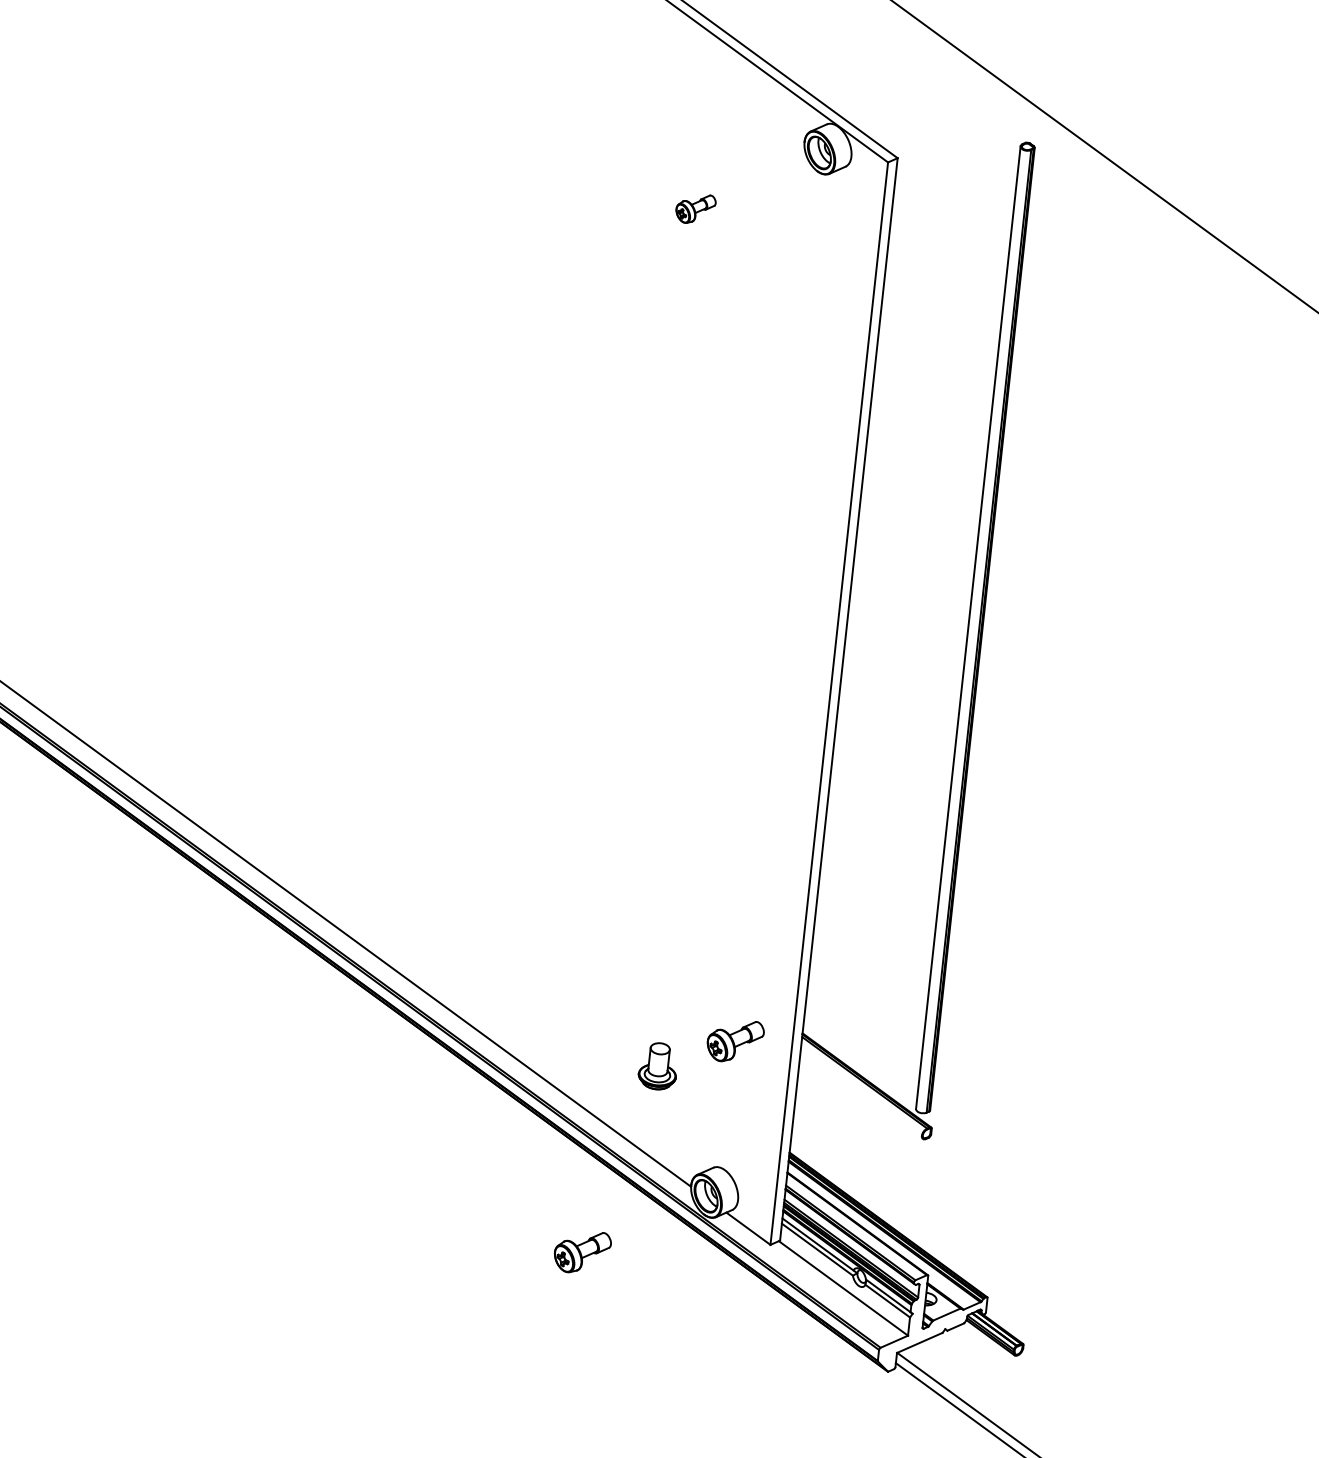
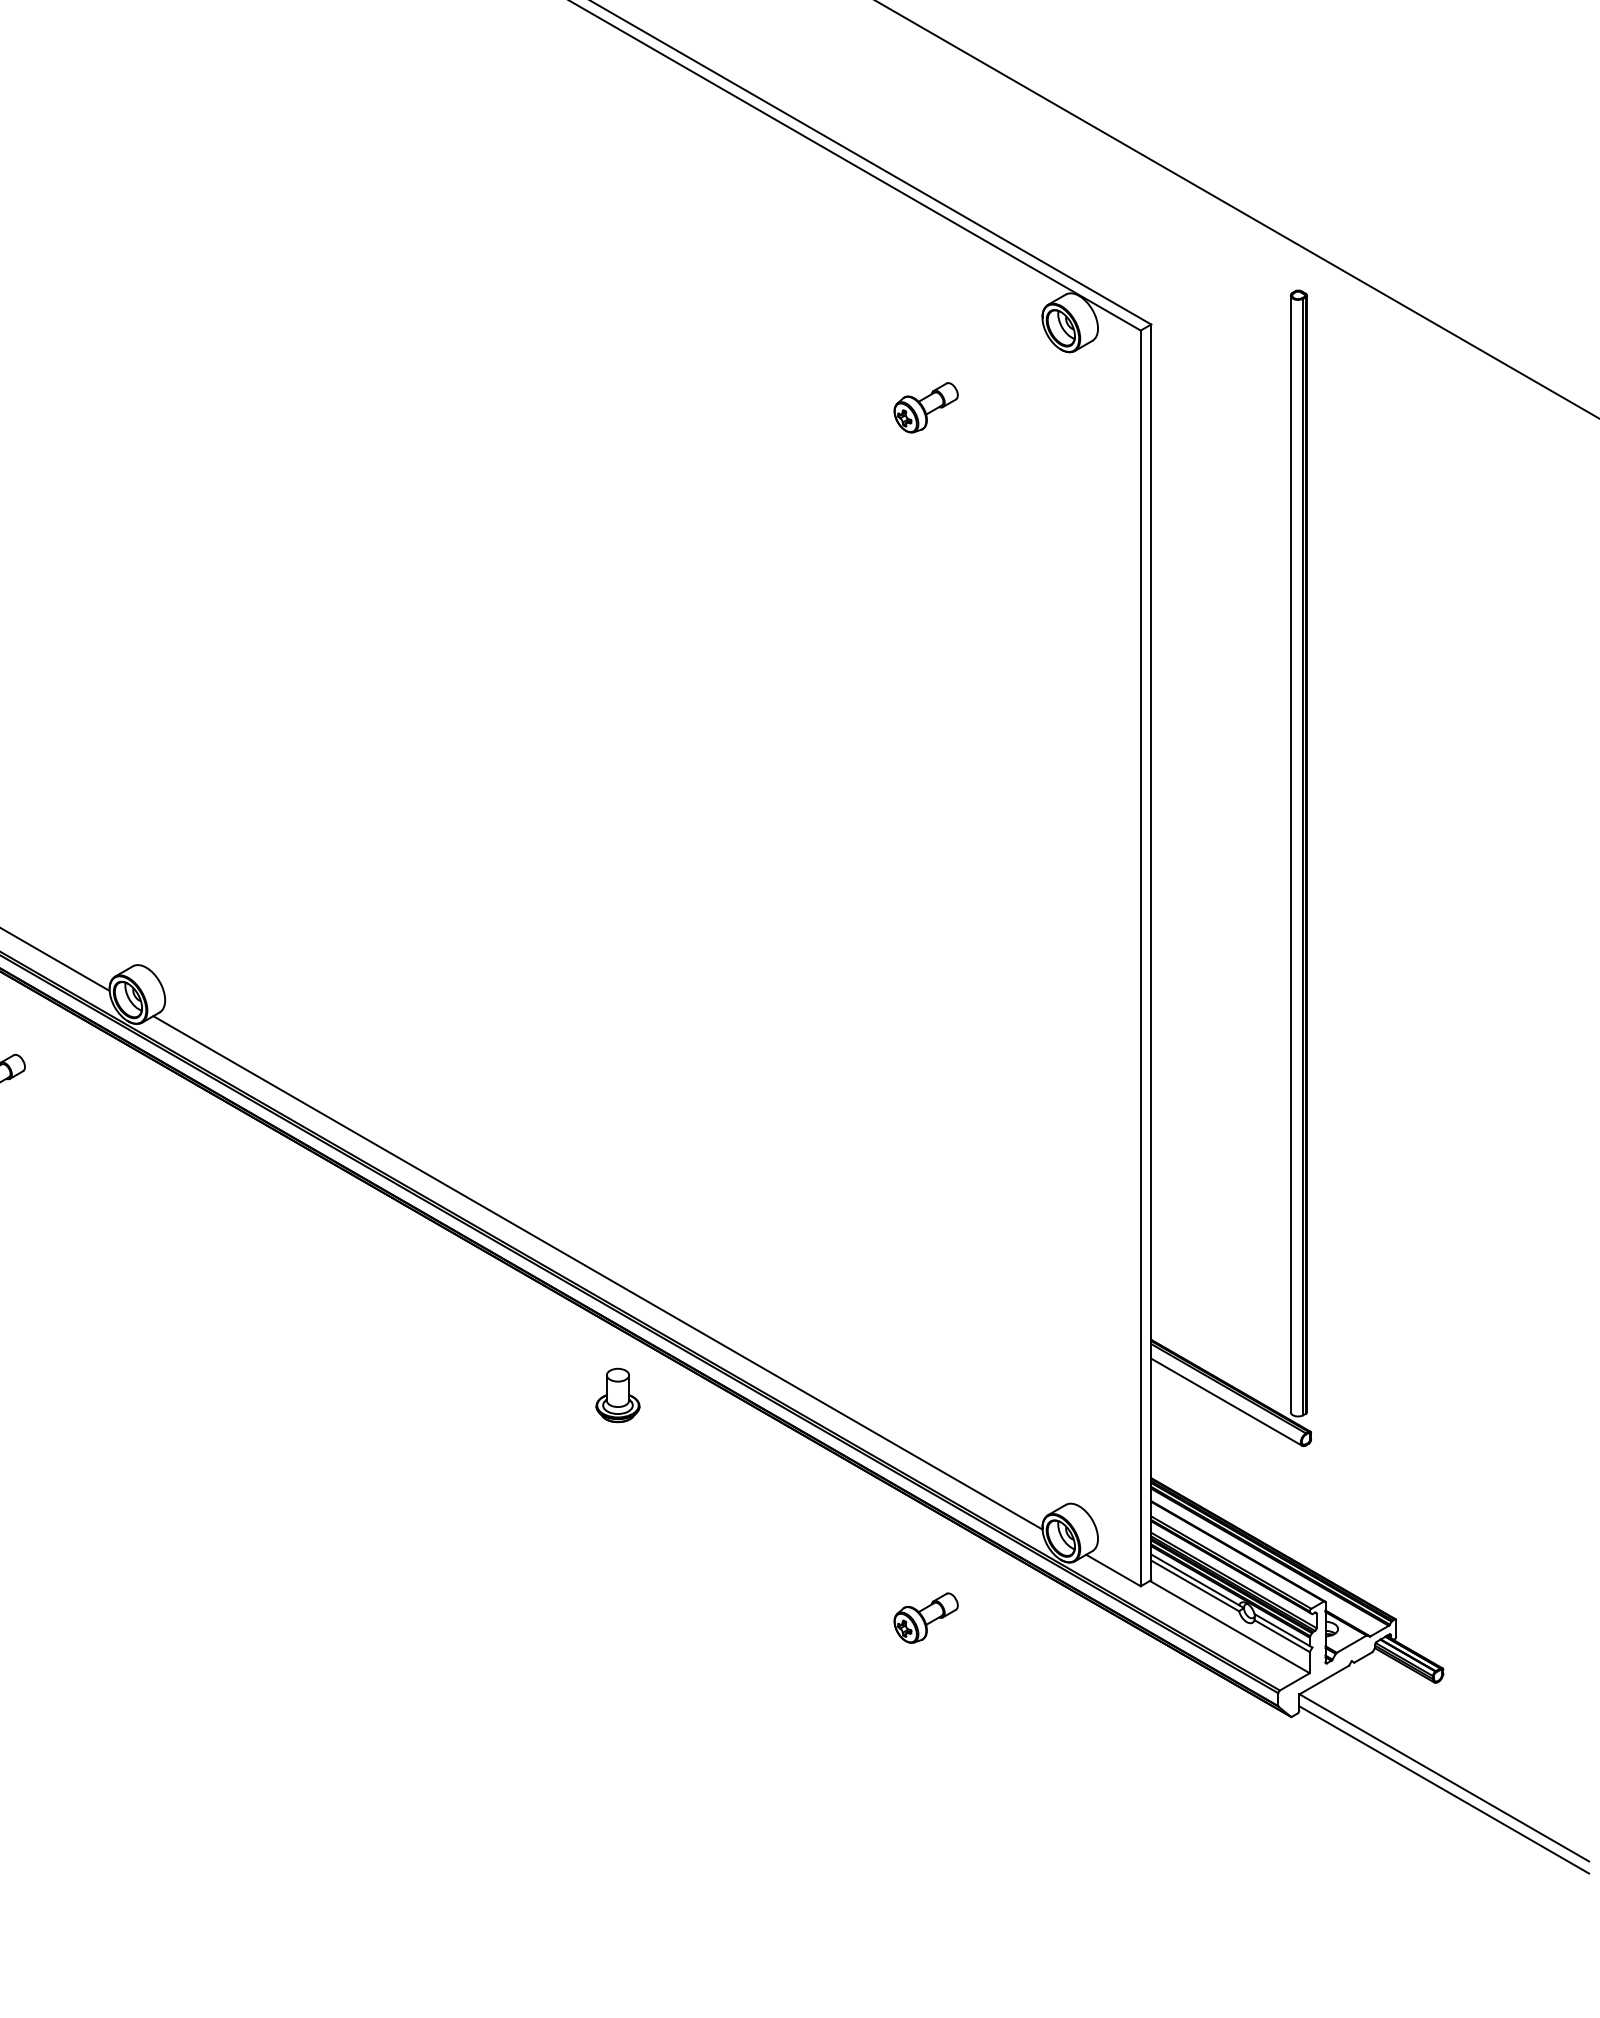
part: (695, 208) -> (925, 407), size x1.43
part: (734, 1040) -> (1074, 1356), removed
part: (657, 1066) -> (617, 1395), moved
line: (861, 1093) -> (1226, 1401), added

